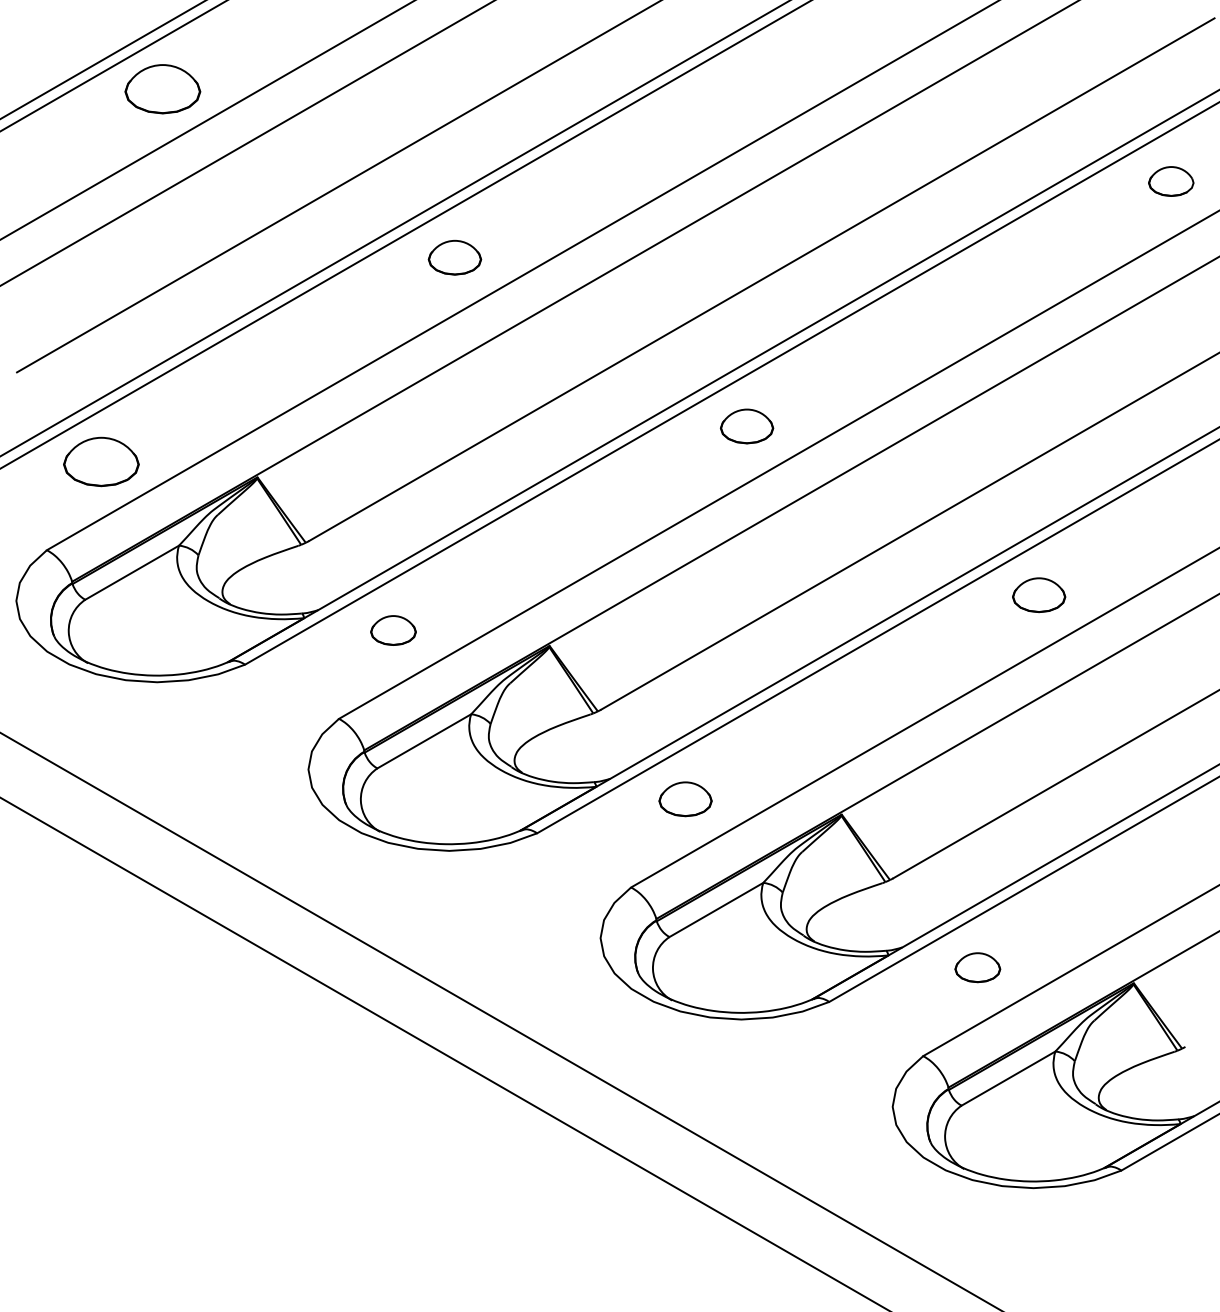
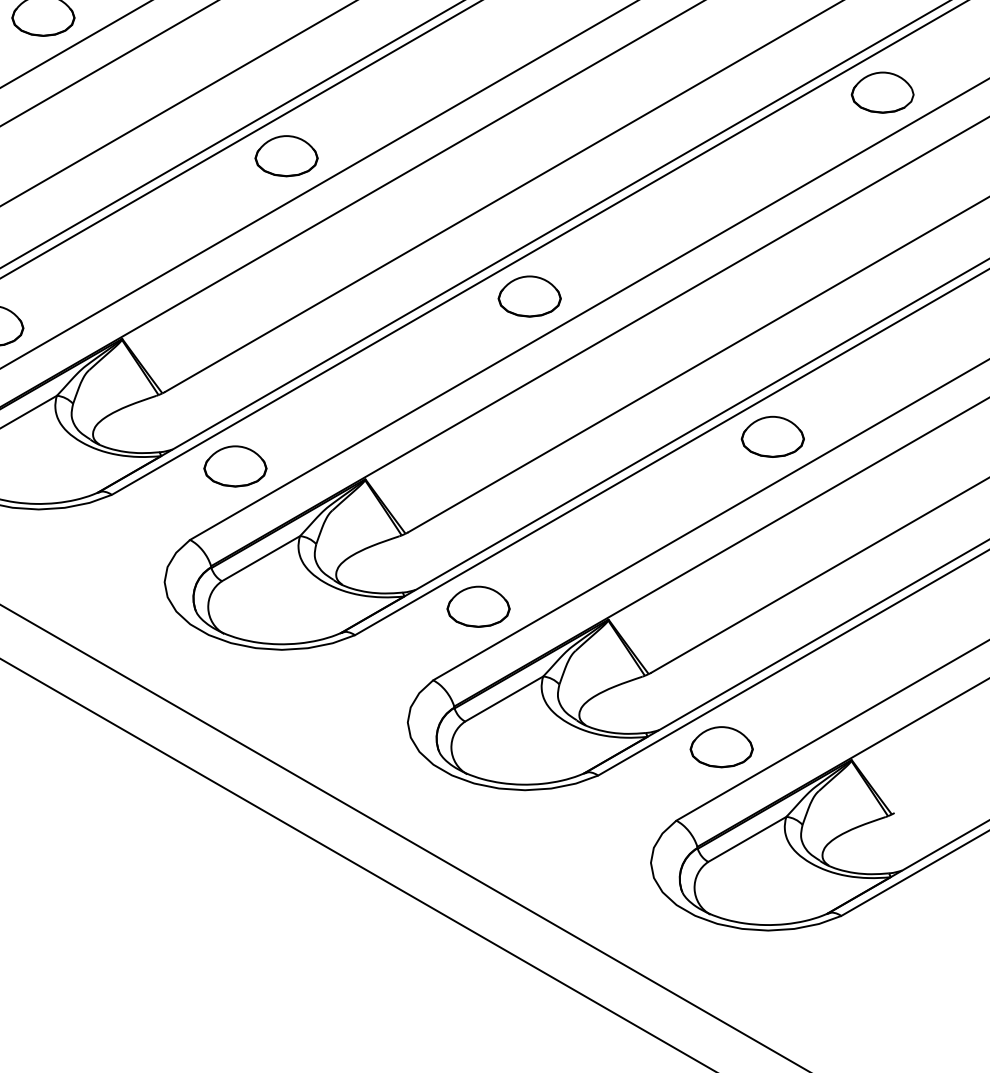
part: (1171, 181) -> (883, 92), size x1.67
part: (454, 257) -> (286, 155), size x1.43
part: (746, 426) -> (529, 296), size x1.43
part: (1038, 595) -> (772, 437), size x1.43
part: (393, 630) -> (235, 466), size x1.67
part: (685, 799) -> (478, 607), size x1.43
part: (977, 967) -> (721, 746), size x1.67

